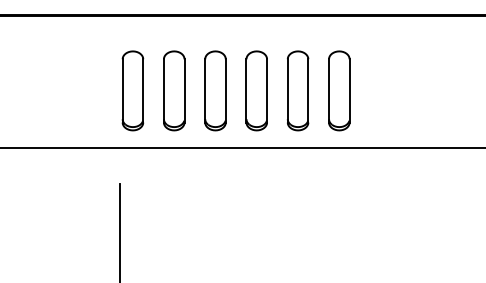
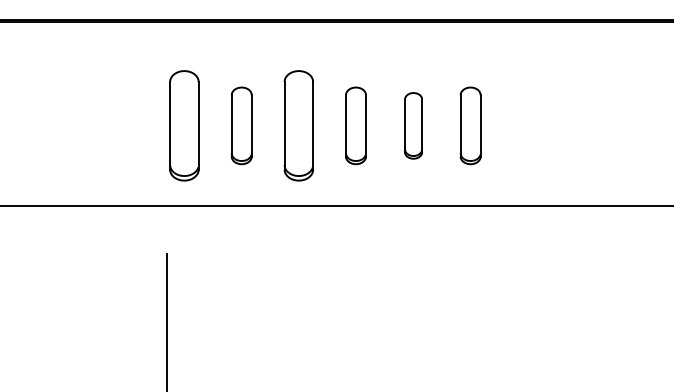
part: (174, 90) -> (242, 125), size x0.7
part: (256, 90) -> (355, 125), size x0.7
part: (298, 90) -> (413, 125), size x0.6
part: (339, 90) -> (470, 125), size x0.7

